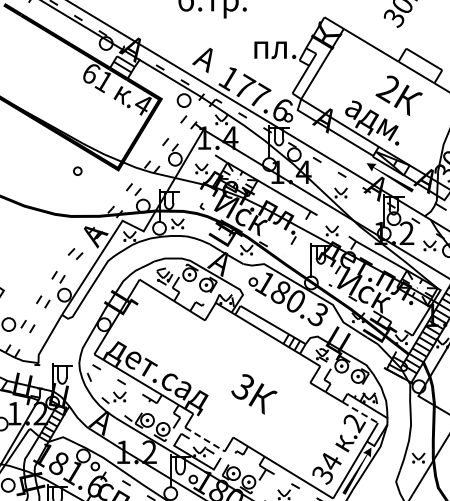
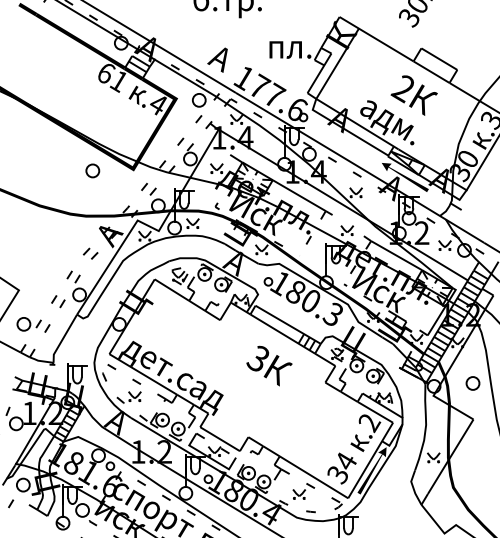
part: (77, 170) -> (92, 170), size x1.67
text: (254, 393) -> (269, 365), moved
line: (360, 412) -> (375, 412), dashed -> solid
line: (205, 439) -> (220, 439), dashed -> solid

